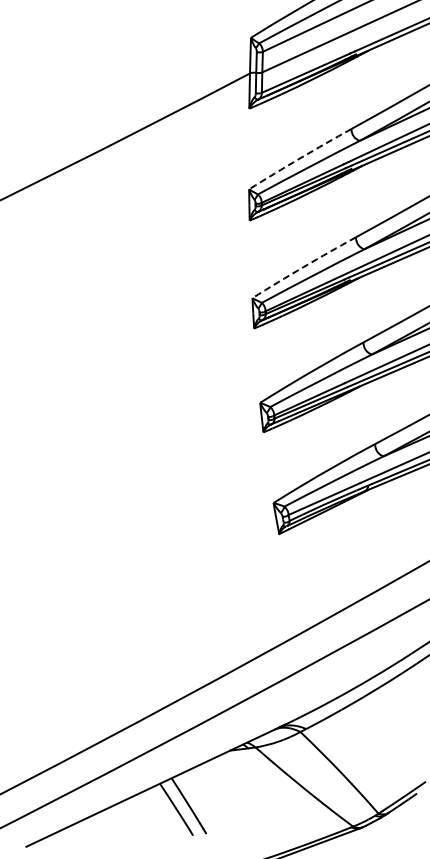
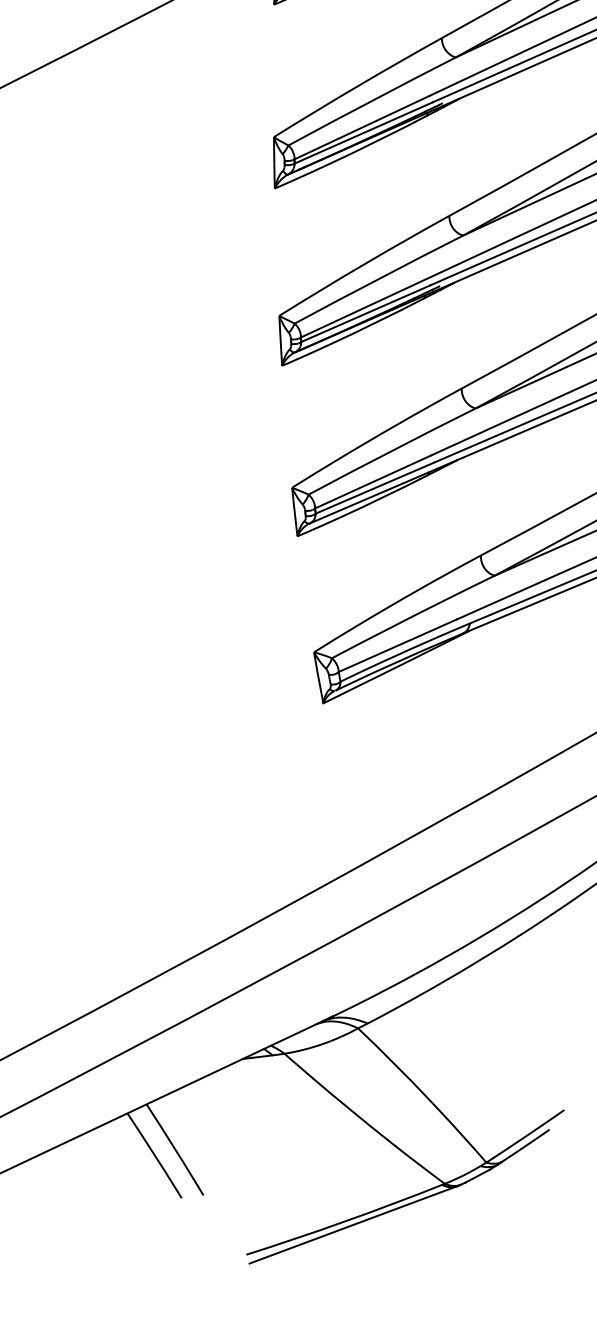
arc: (299, 158) -> (356, 86), dashed -> solid
arc: (303, 267) -> (363, 265), dashed -> solid

